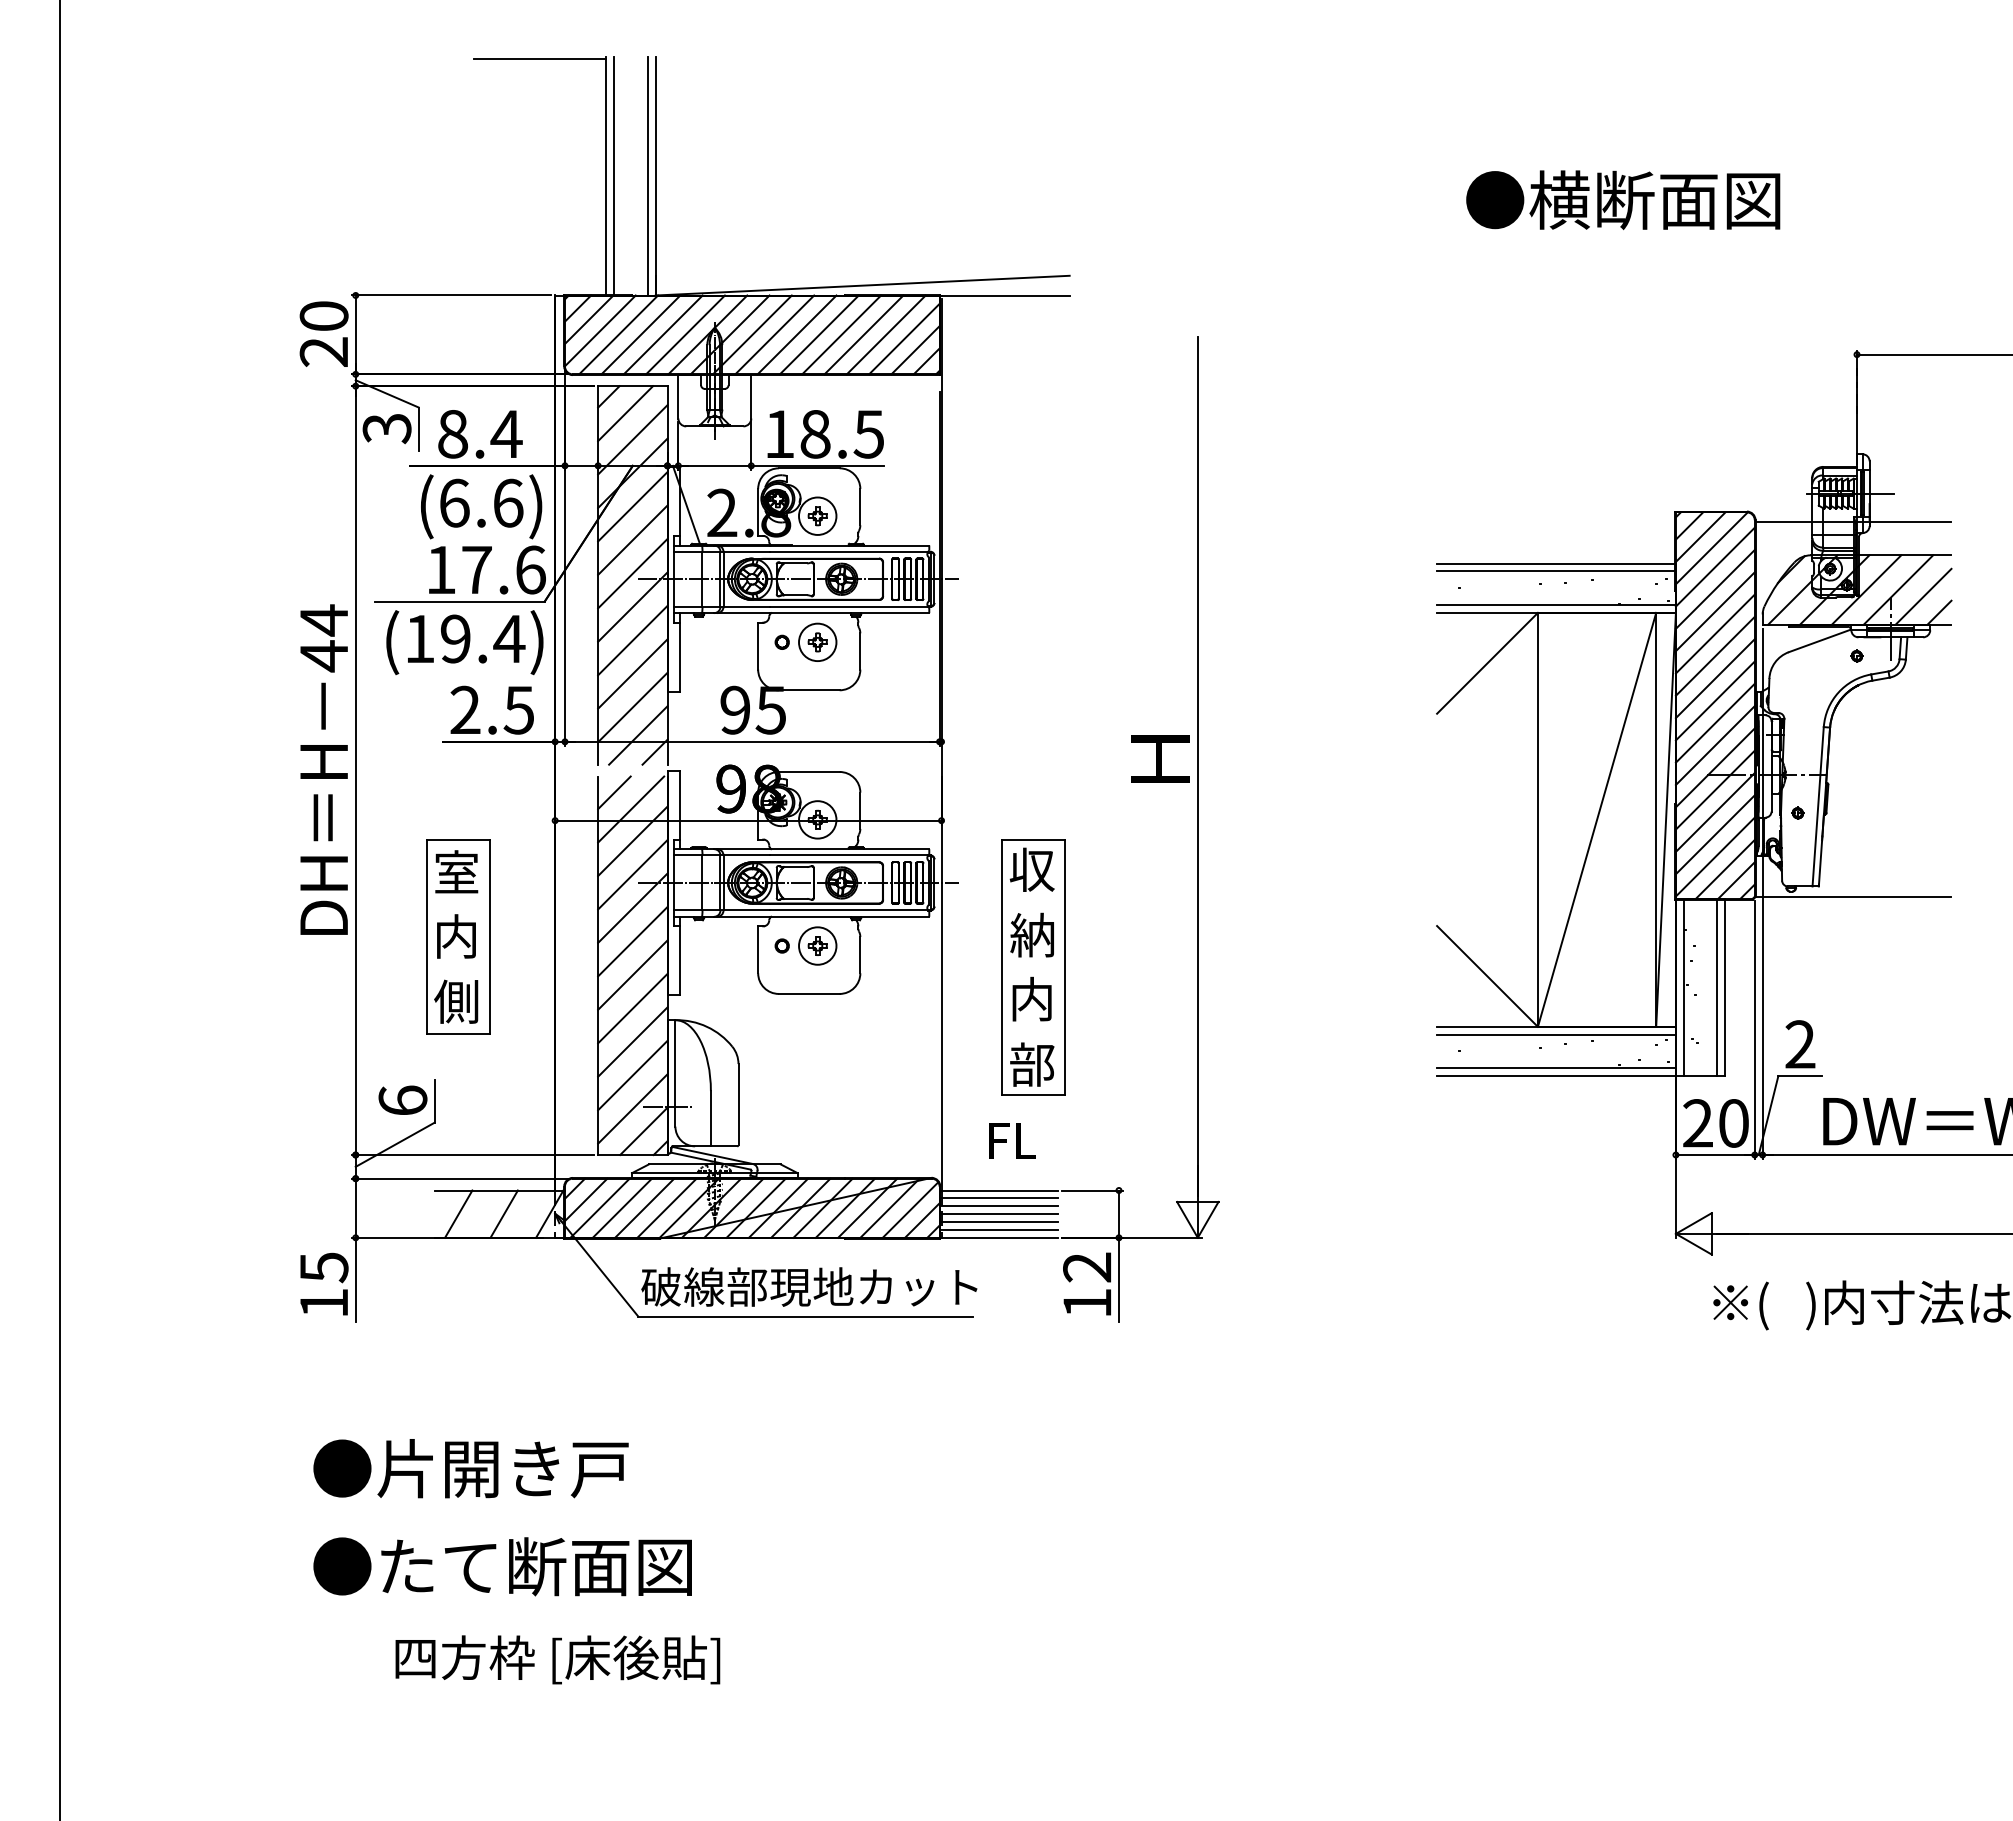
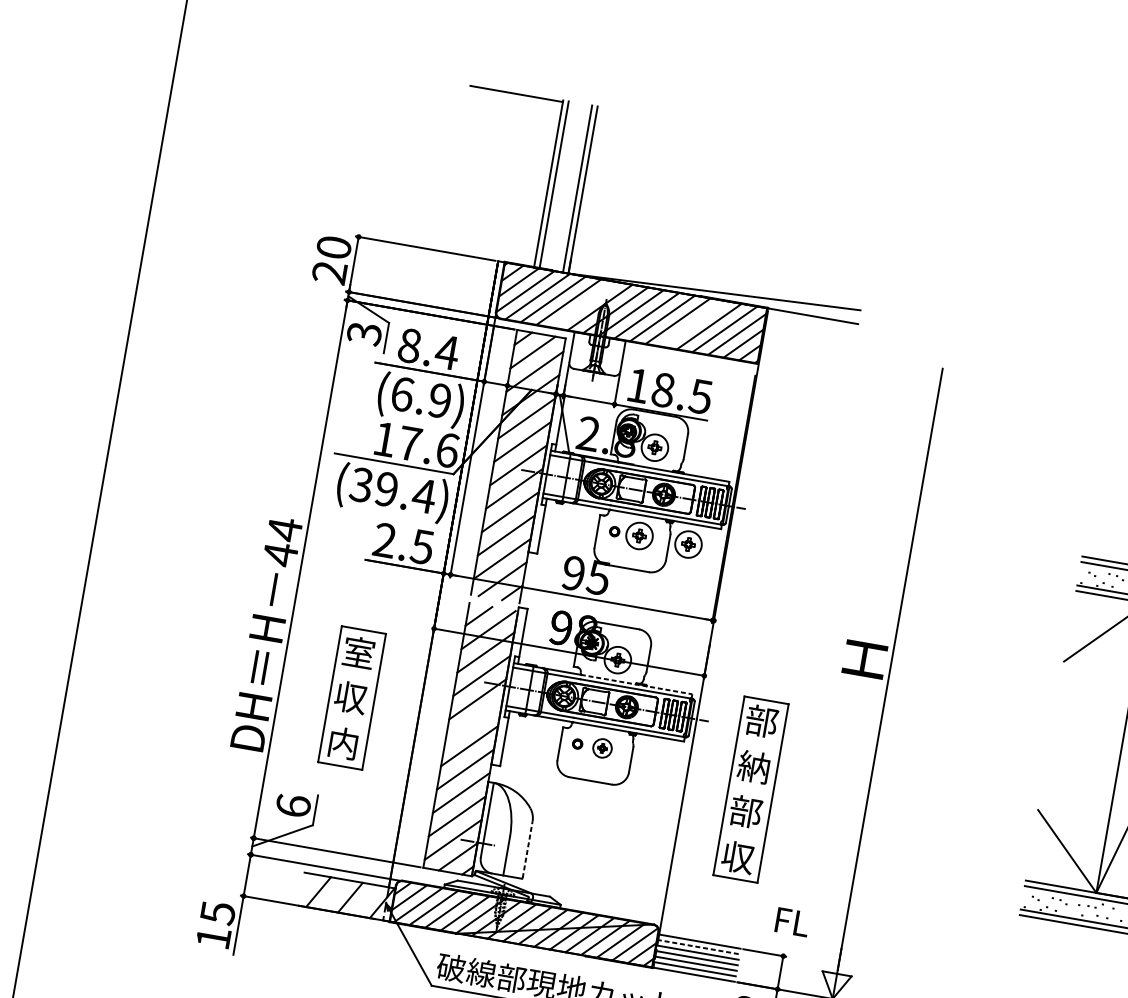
line: (685, 334) -> (584, 304), removed
line: (841, 334) -> (693, 323), removed
text: (508, 502) -> (440, 400), (6.6) -> (6.9)
text: (419, 638) -> (361, 484), (19.4) -> (39.4)
part: (887, 641) -> (688, 543), added
text: (323, 769) -> (266, 633), moved
line: (849, 849) -> (636, 684), solid -> dashed
text: (1031, 869) -> (761, 720), 収 -> 部
text: (456, 936) -> (350, 697), 内 -> 収
line: (632, 941) -> (473, 722), removed
part: (817, 945) -> (602, 748), size x0.7
text: (1032, 998) -> (746, 811), 内 -> 部
text: (456, 1001) -> (343, 743), 側 -> 内
text: (1032, 1064) -> (738, 857), 部 -> 収
line: (738, 1104) -> (527, 849), solid -> dashed
text: (1012, 1140) -> (792, 921), moved
line: (999, 1198) -> (698, 947), solid -> dashed

